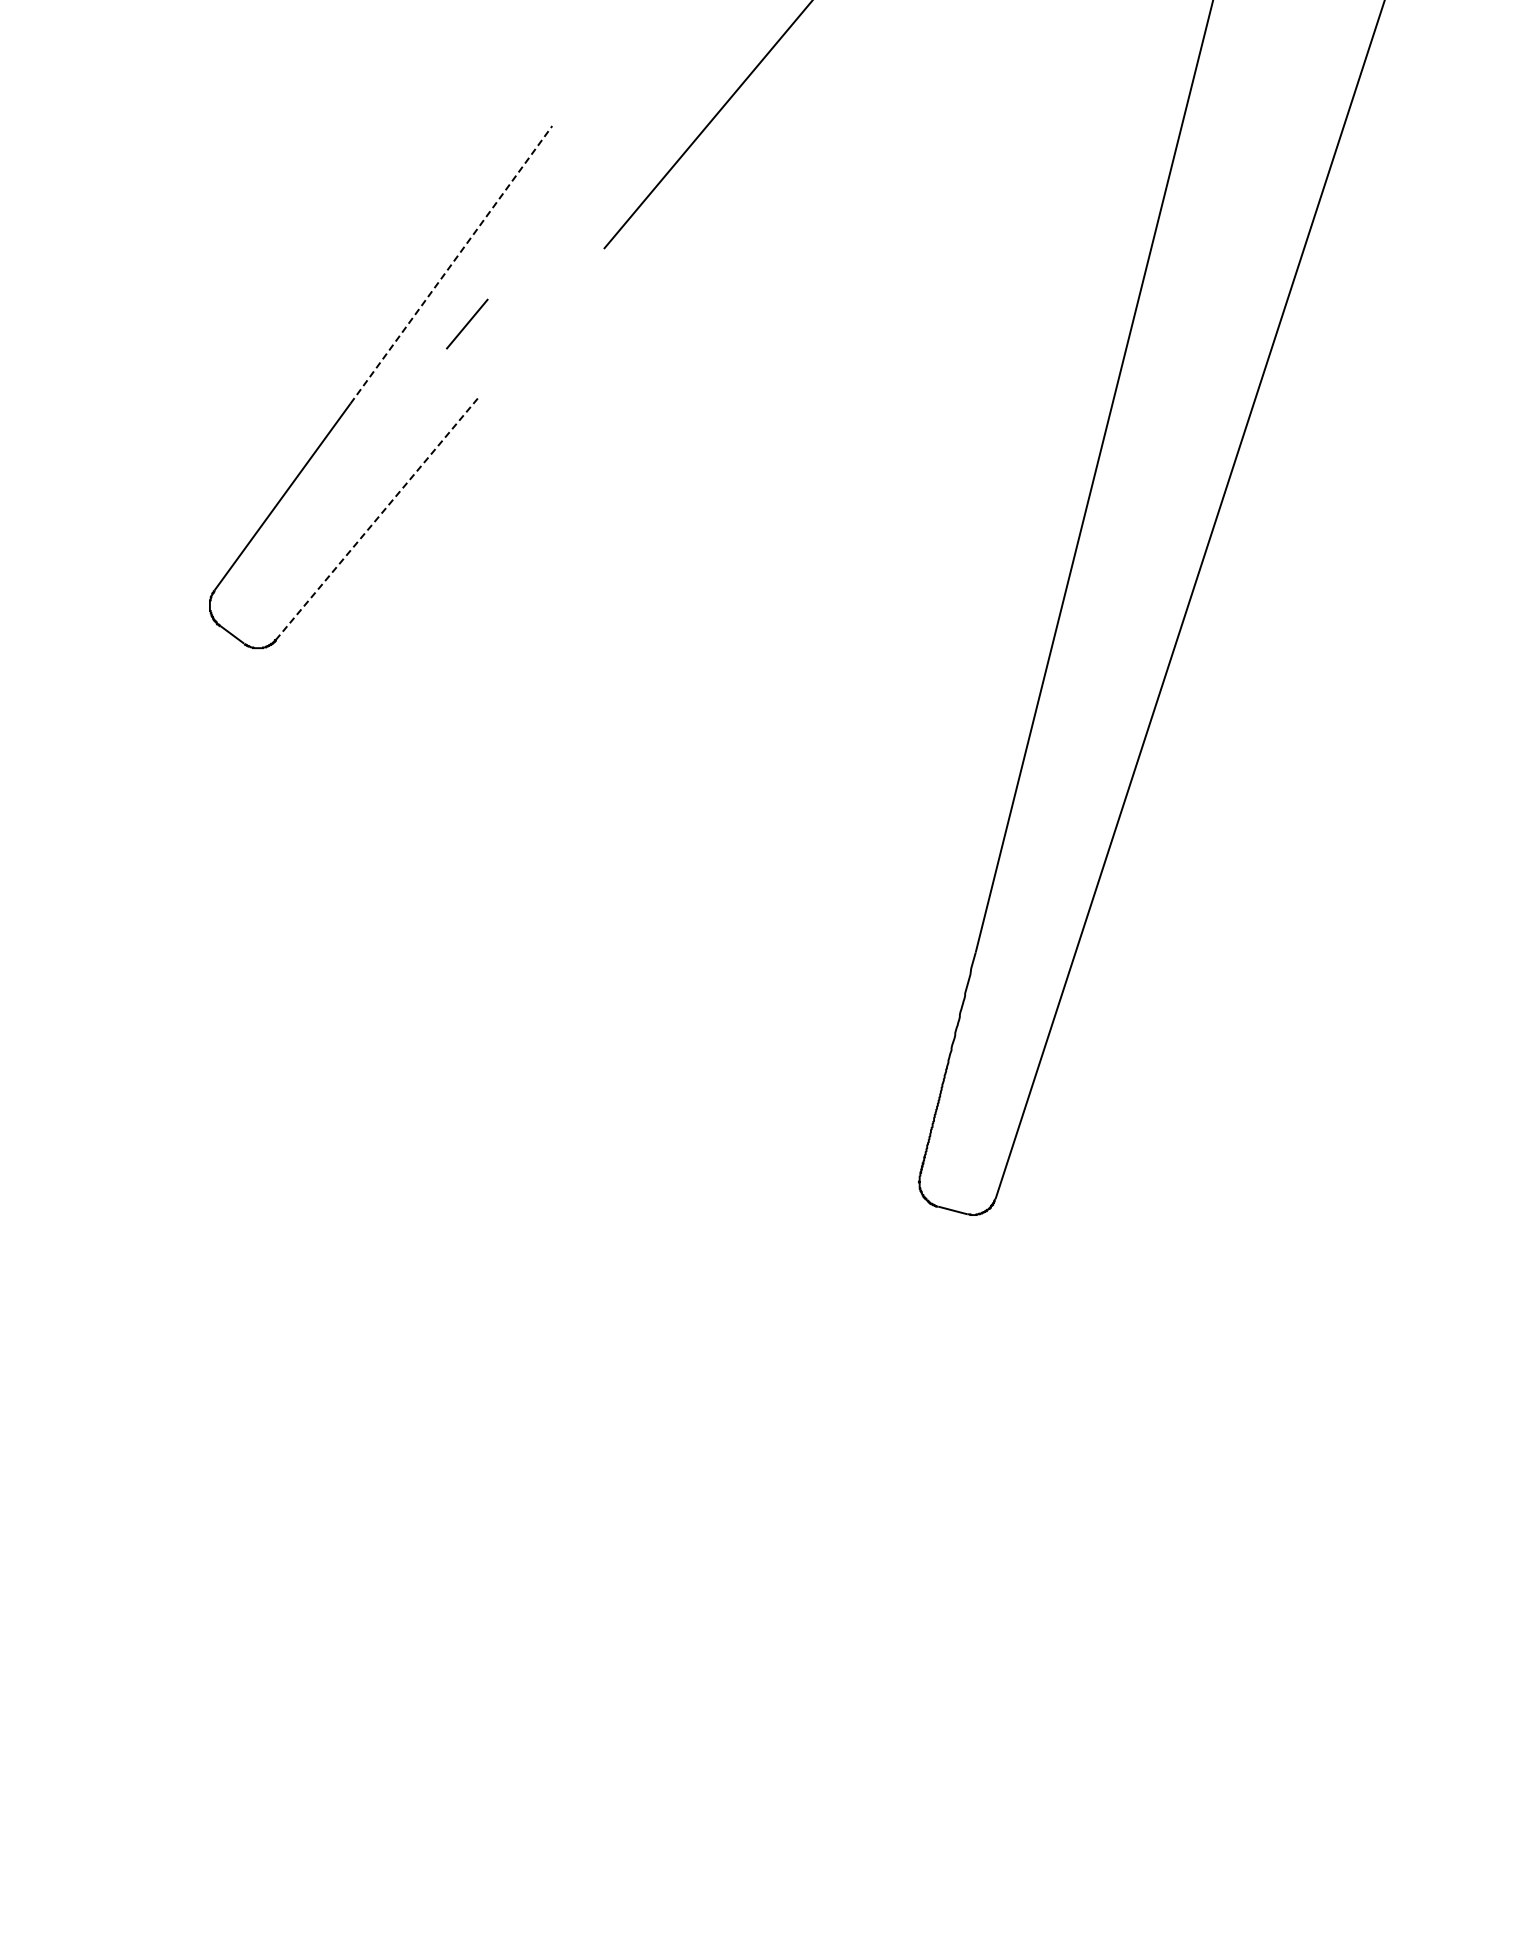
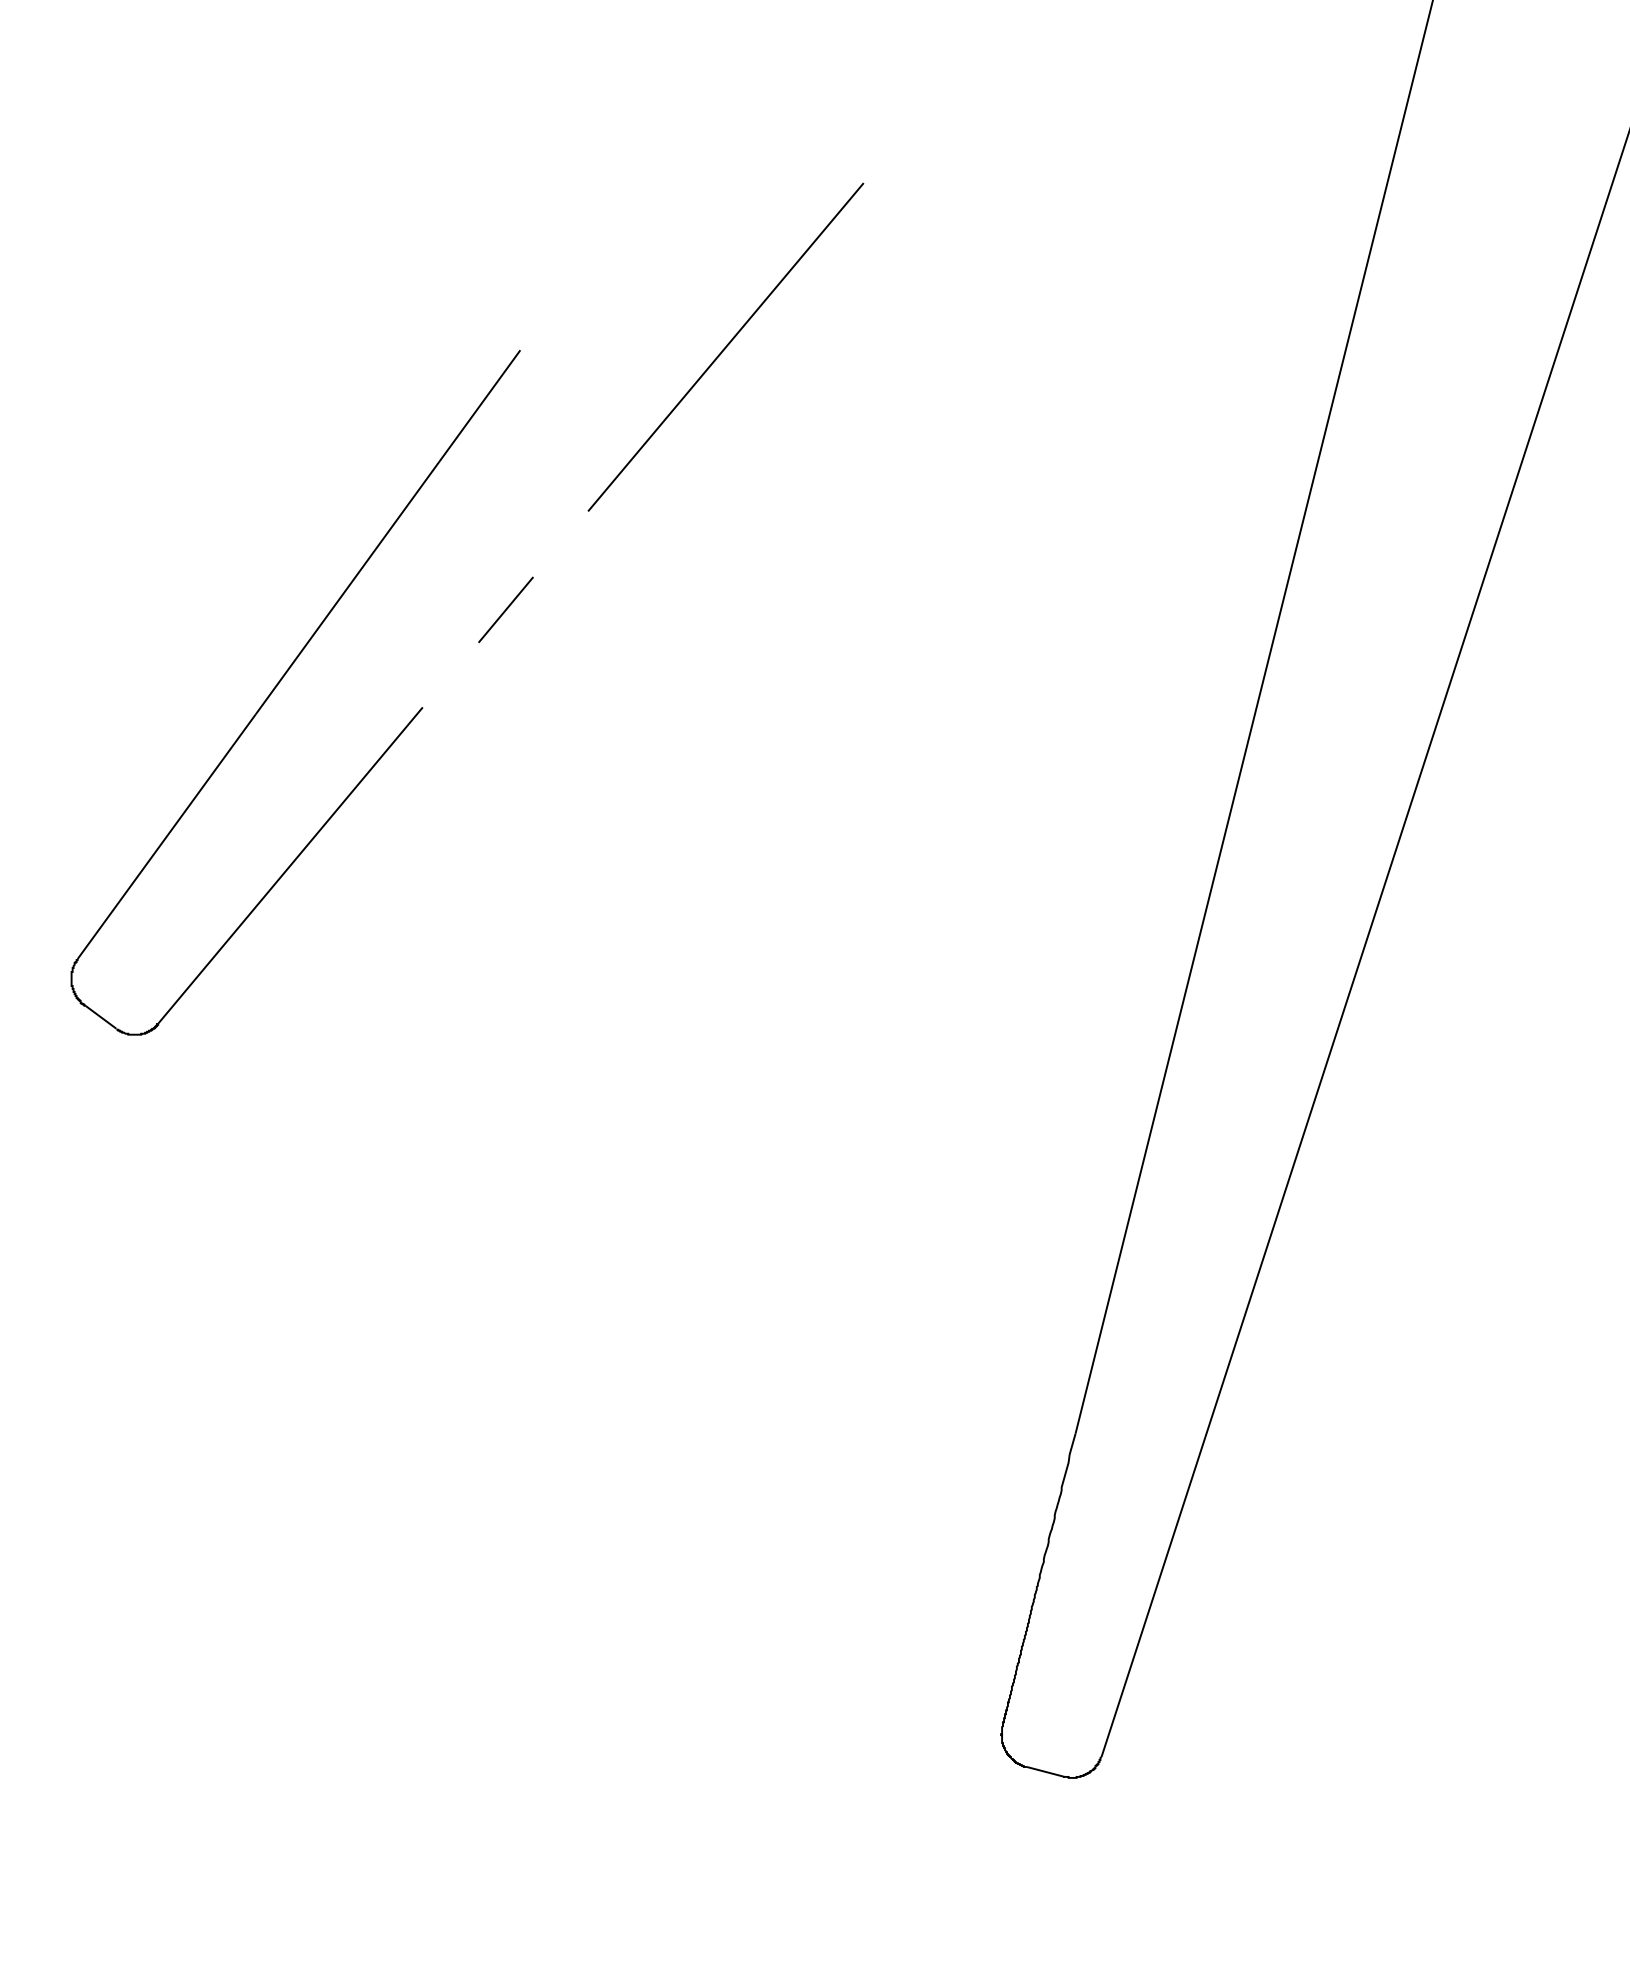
line: (451, 264) -> (388, 531), dashed -> solid
line: (467, 323) -> (506, 609), moved
line: (376, 519) -> (289, 866), dashed -> solid

